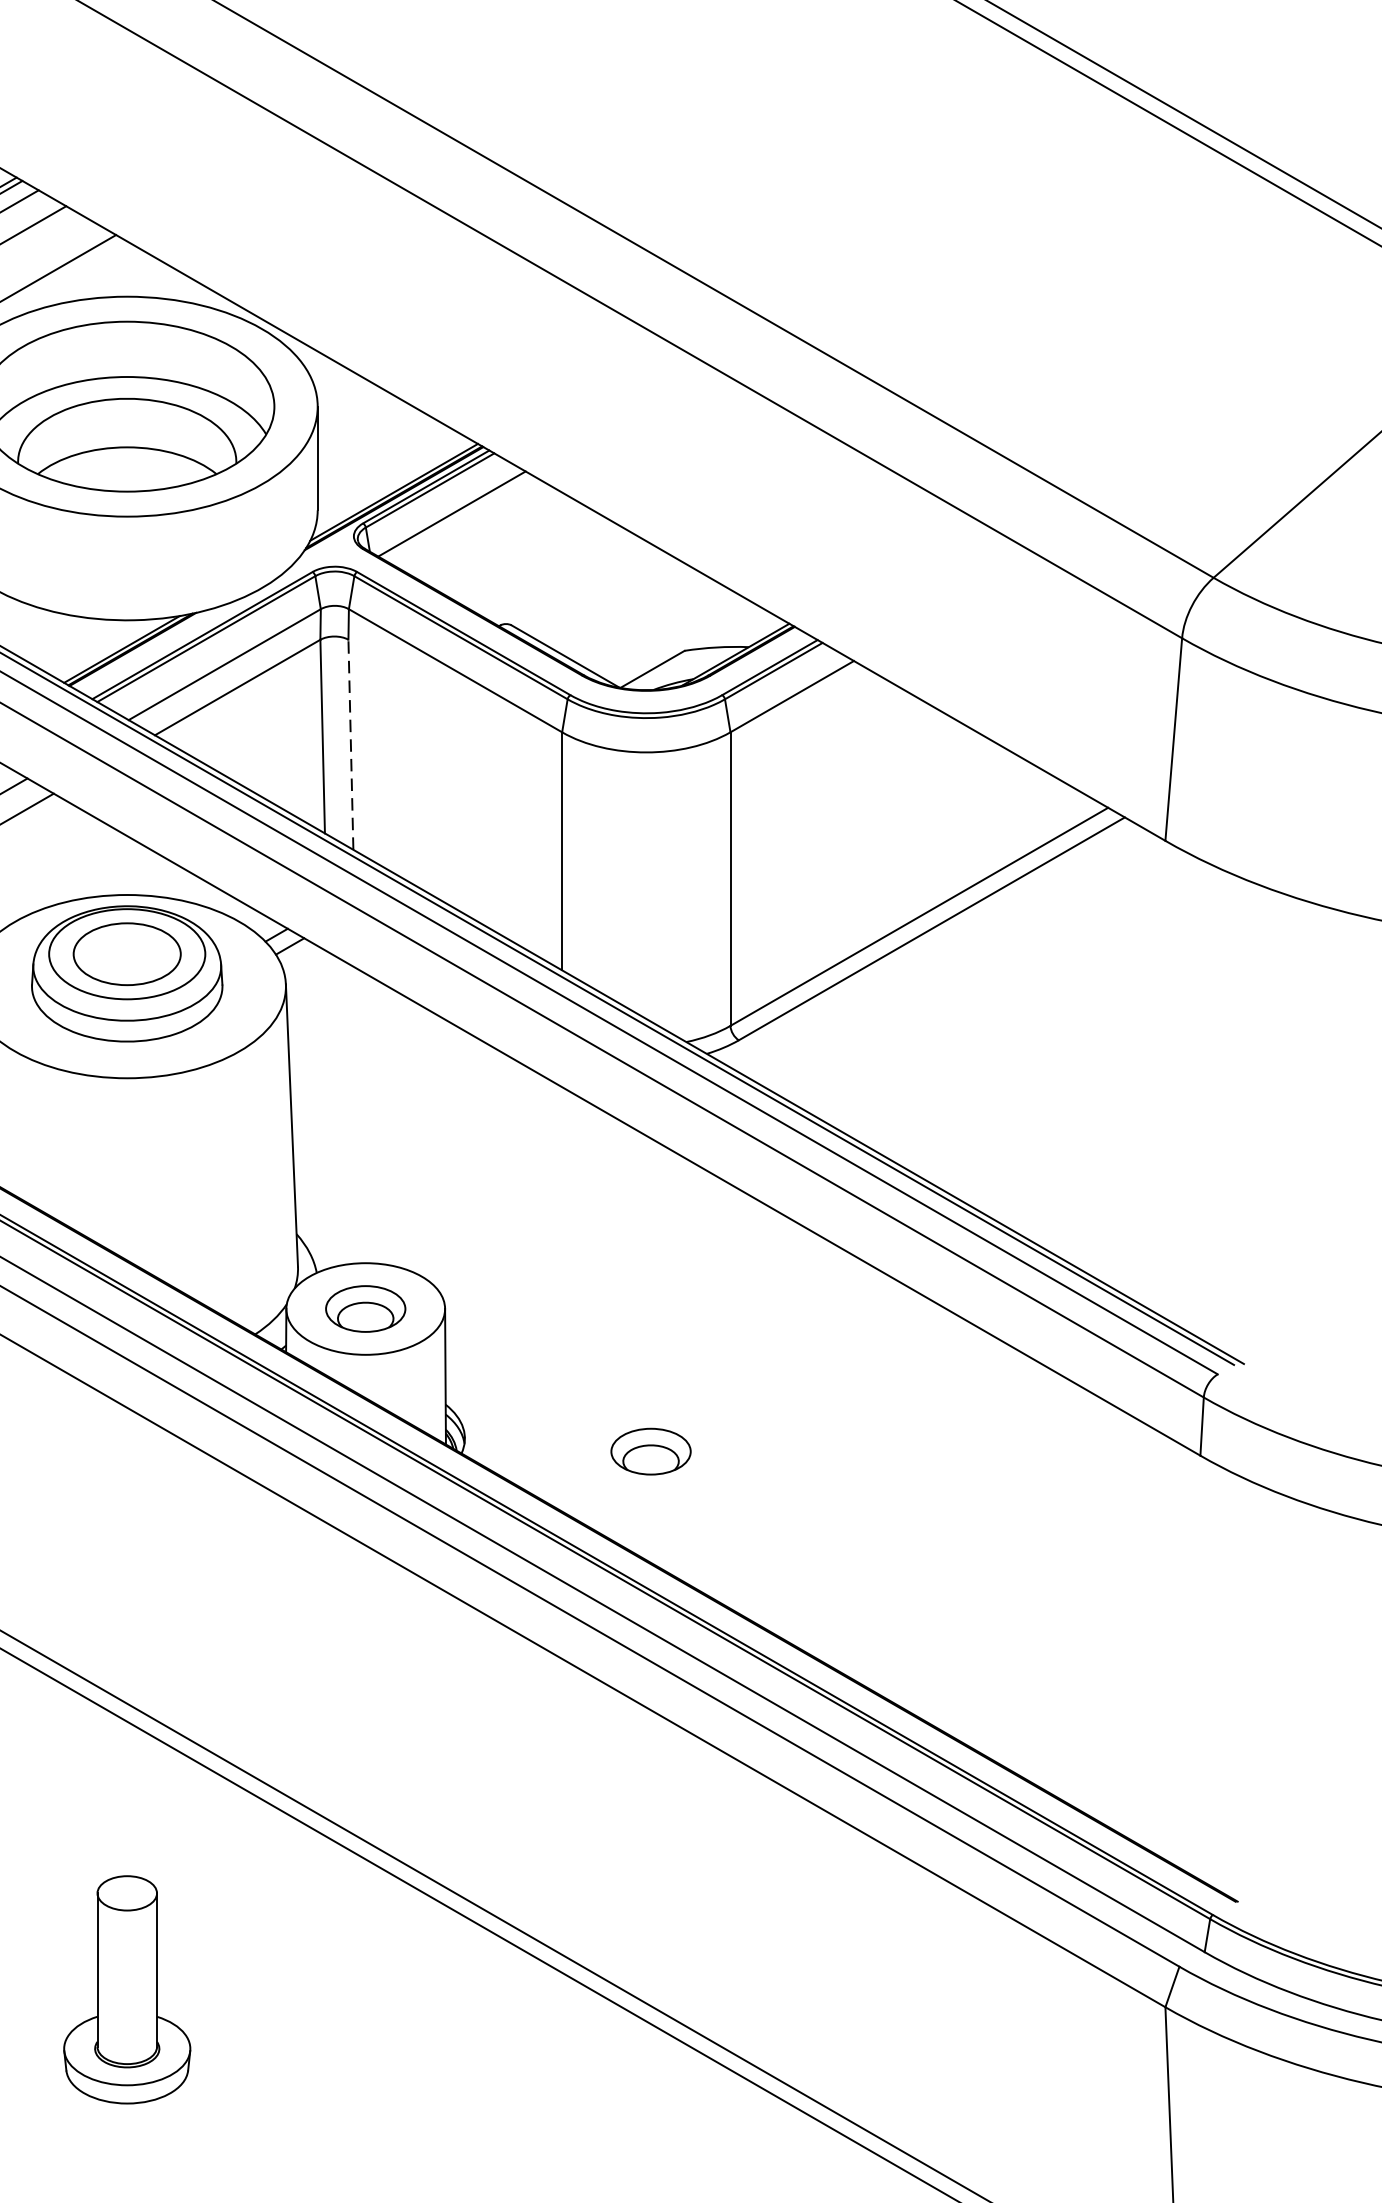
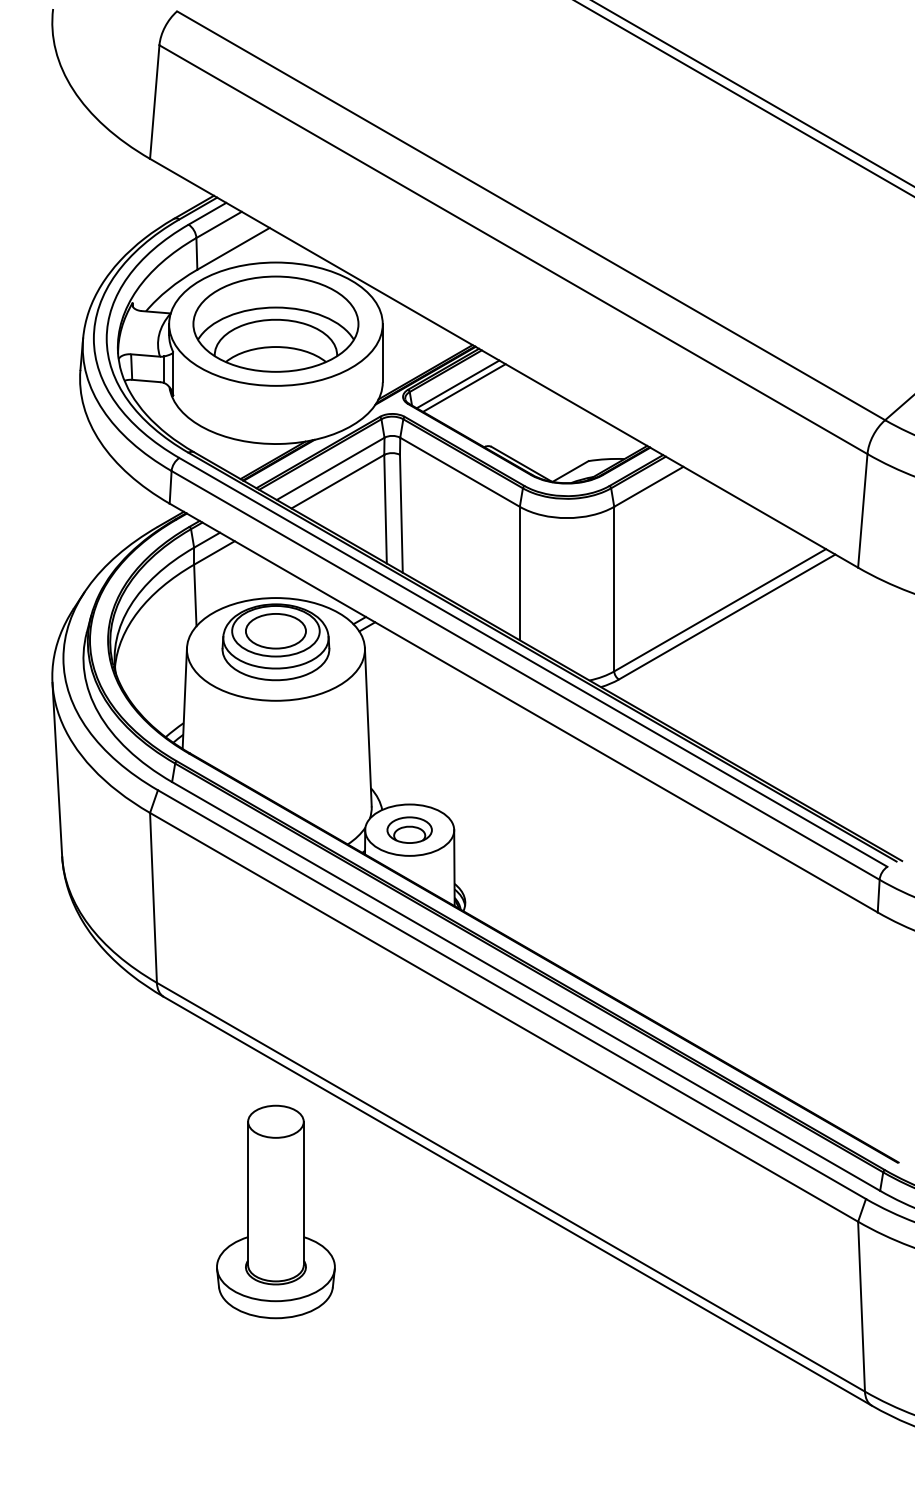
line: (463, 519) -> (464, 387), added
line: (351, 744) -> (401, 513), dashed -> solid
part: (650, 1450) -> (569, 909), removed
part: (126, 1988) -> (275, 1211), size x1.67

